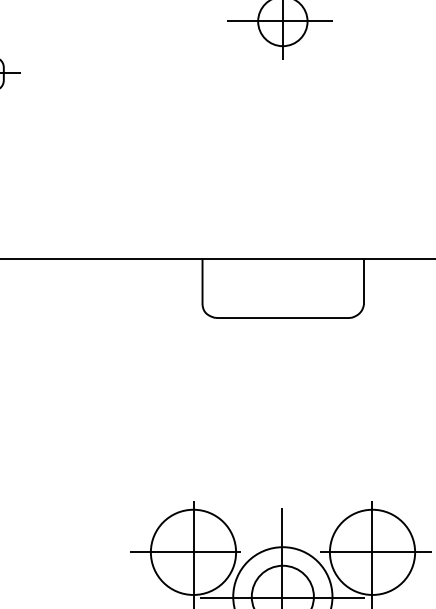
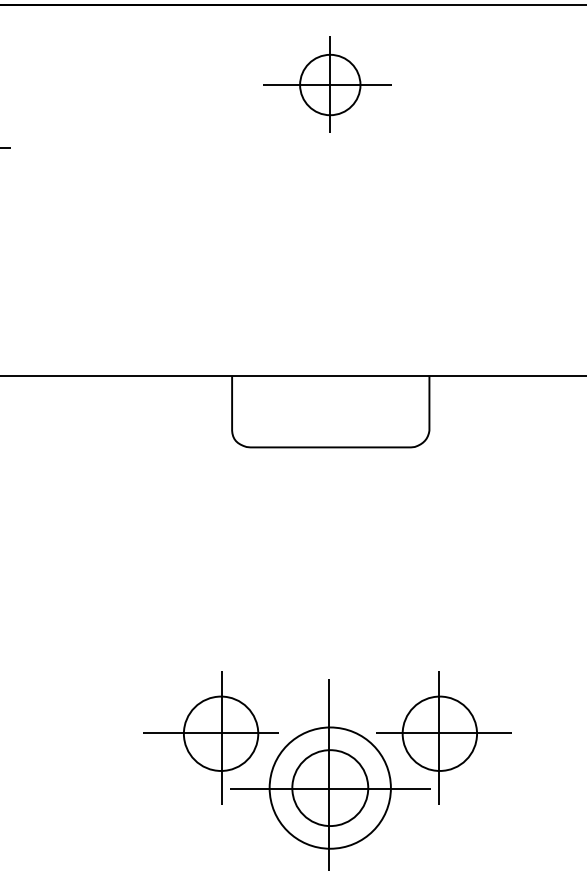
circle: (193, 552) -> (220, 733), size x0.71
circle: (372, 552) -> (439, 733), size x0.71

